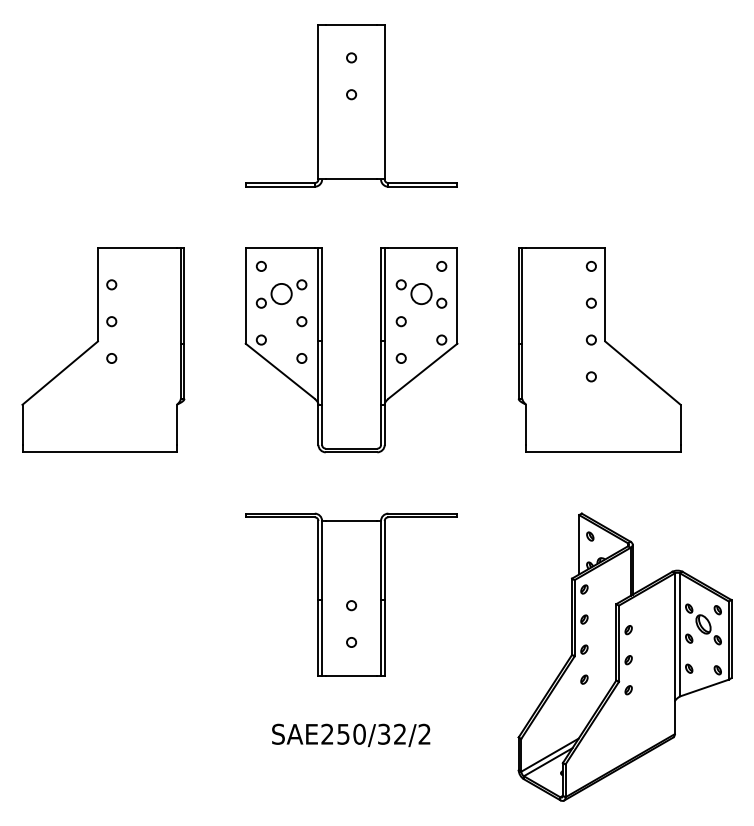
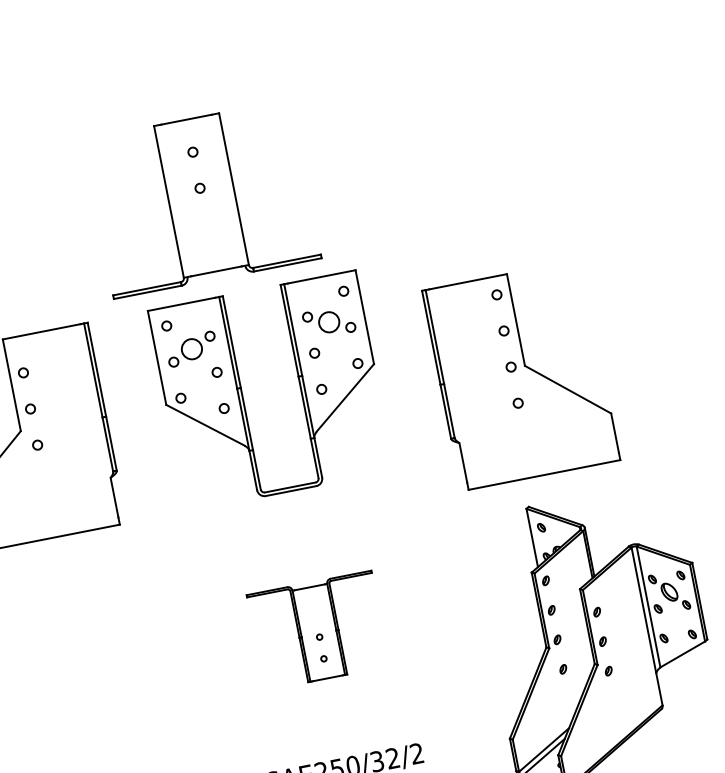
part: (351, 105) -> (202, 198), moved
part: (599, 349) -> (520, 374), moved
part: (351, 594) -> (318, 630), size x0.6

